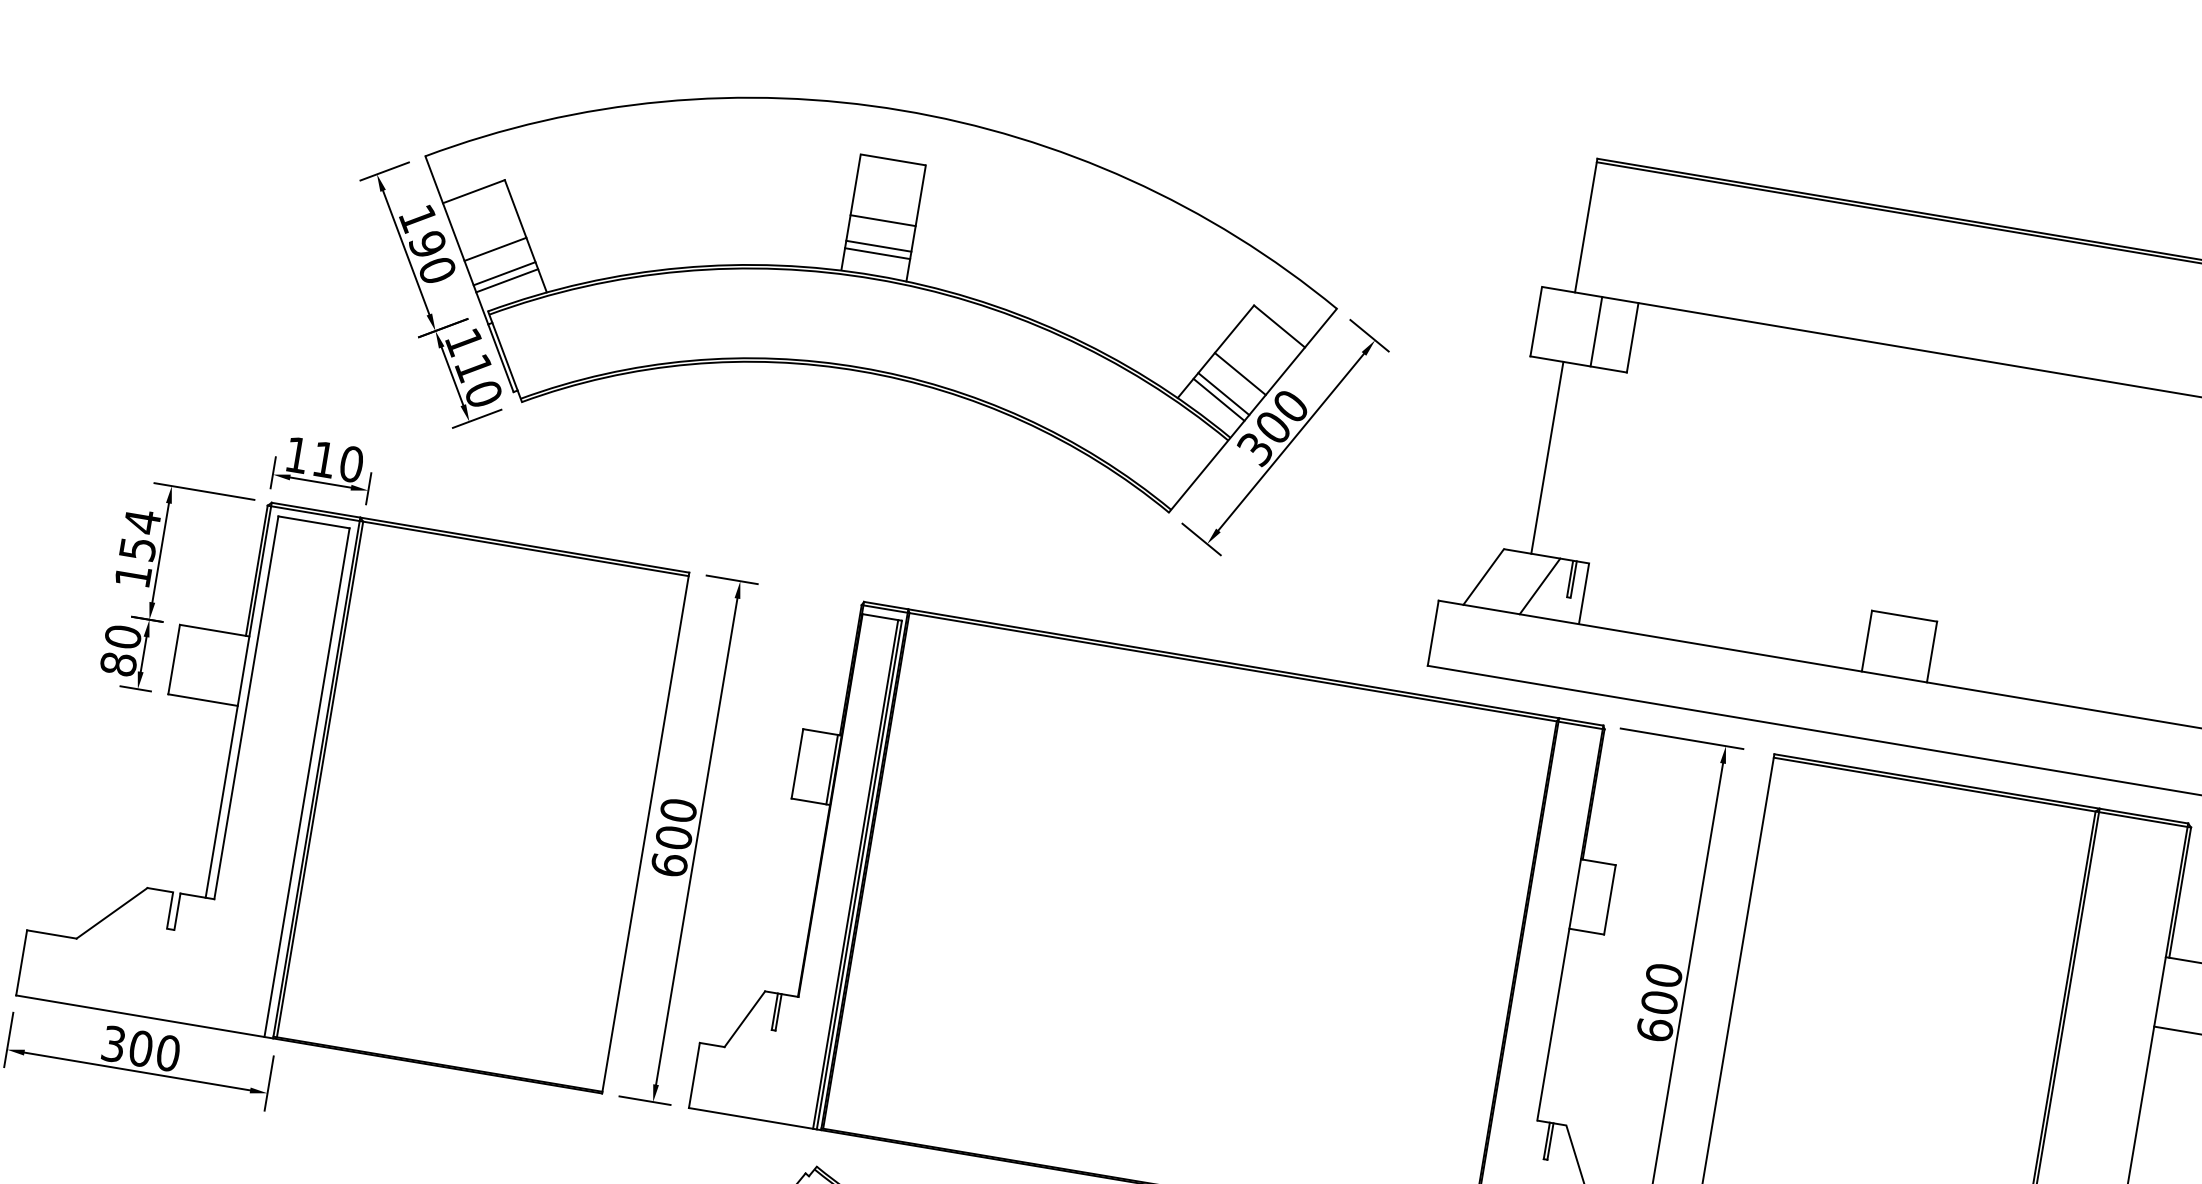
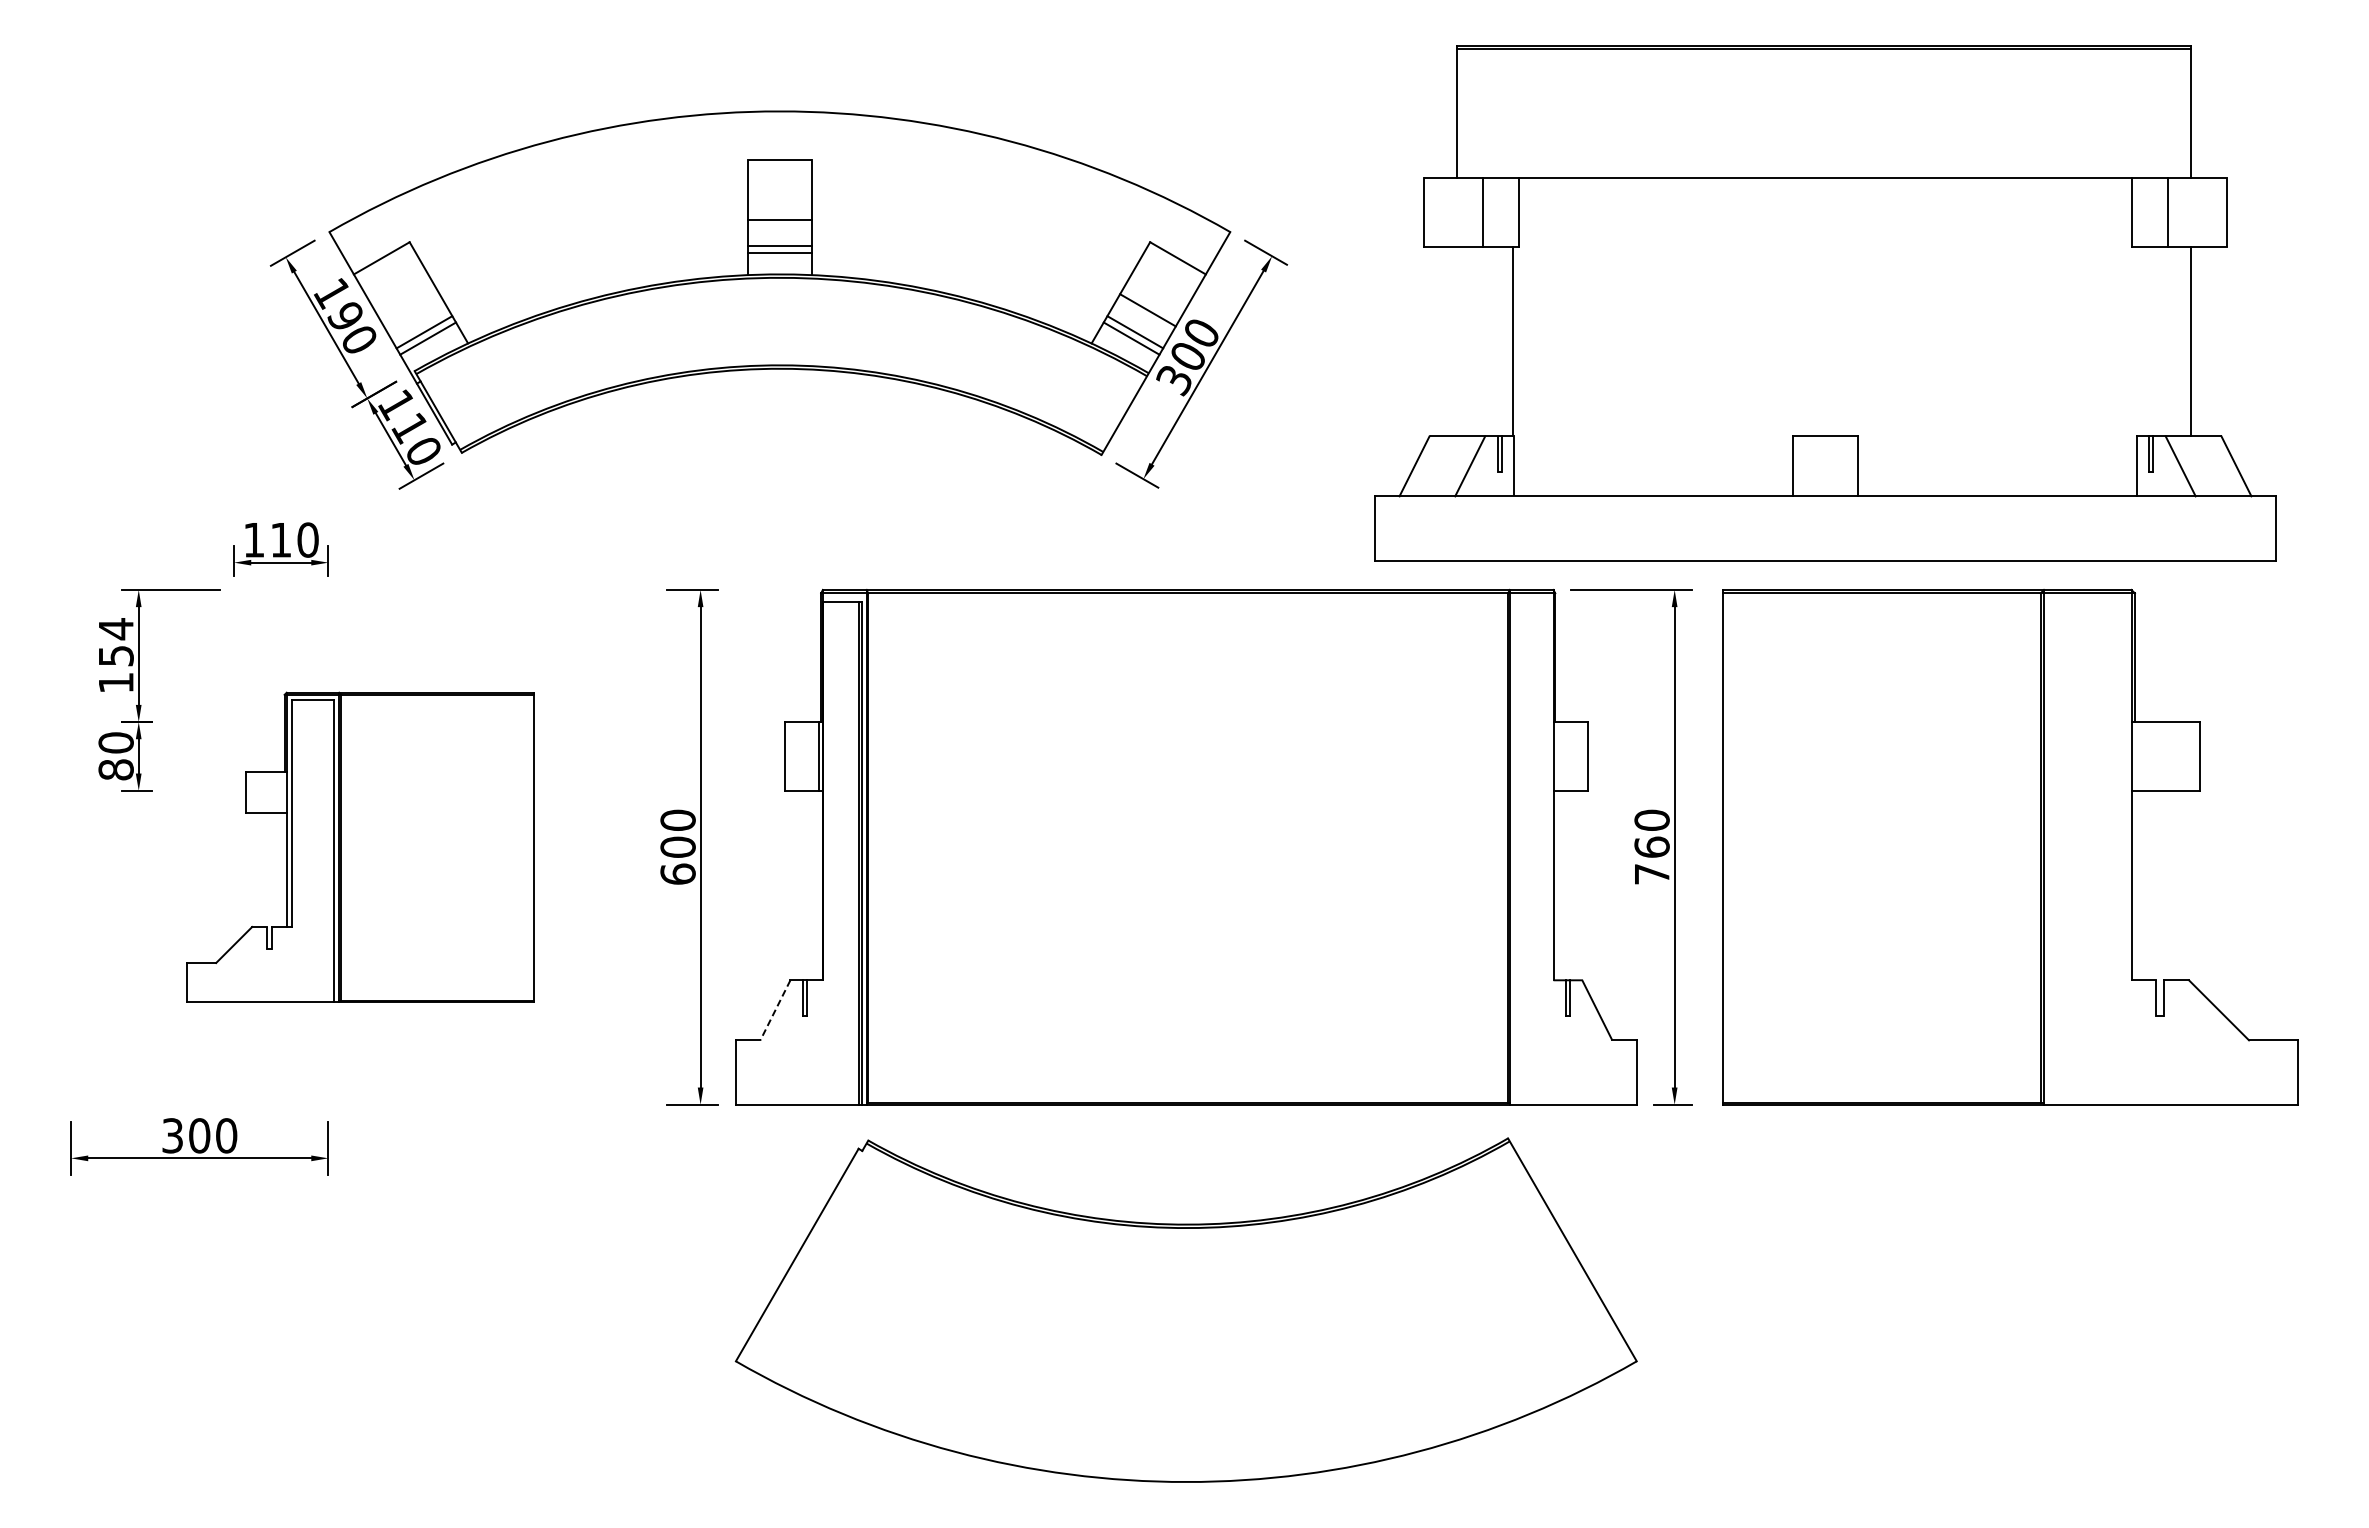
line: (495, 249) -> (411, 310), removed
line: (1547, 457) -> (1512, 341), moved
part: (352, 783) -> (360, 846), size x0.6
text: (1656, 1015) -> (1651, 860), 600 -> 760
line: (744, 1019) -> (775, 1010), solid -> dashed

